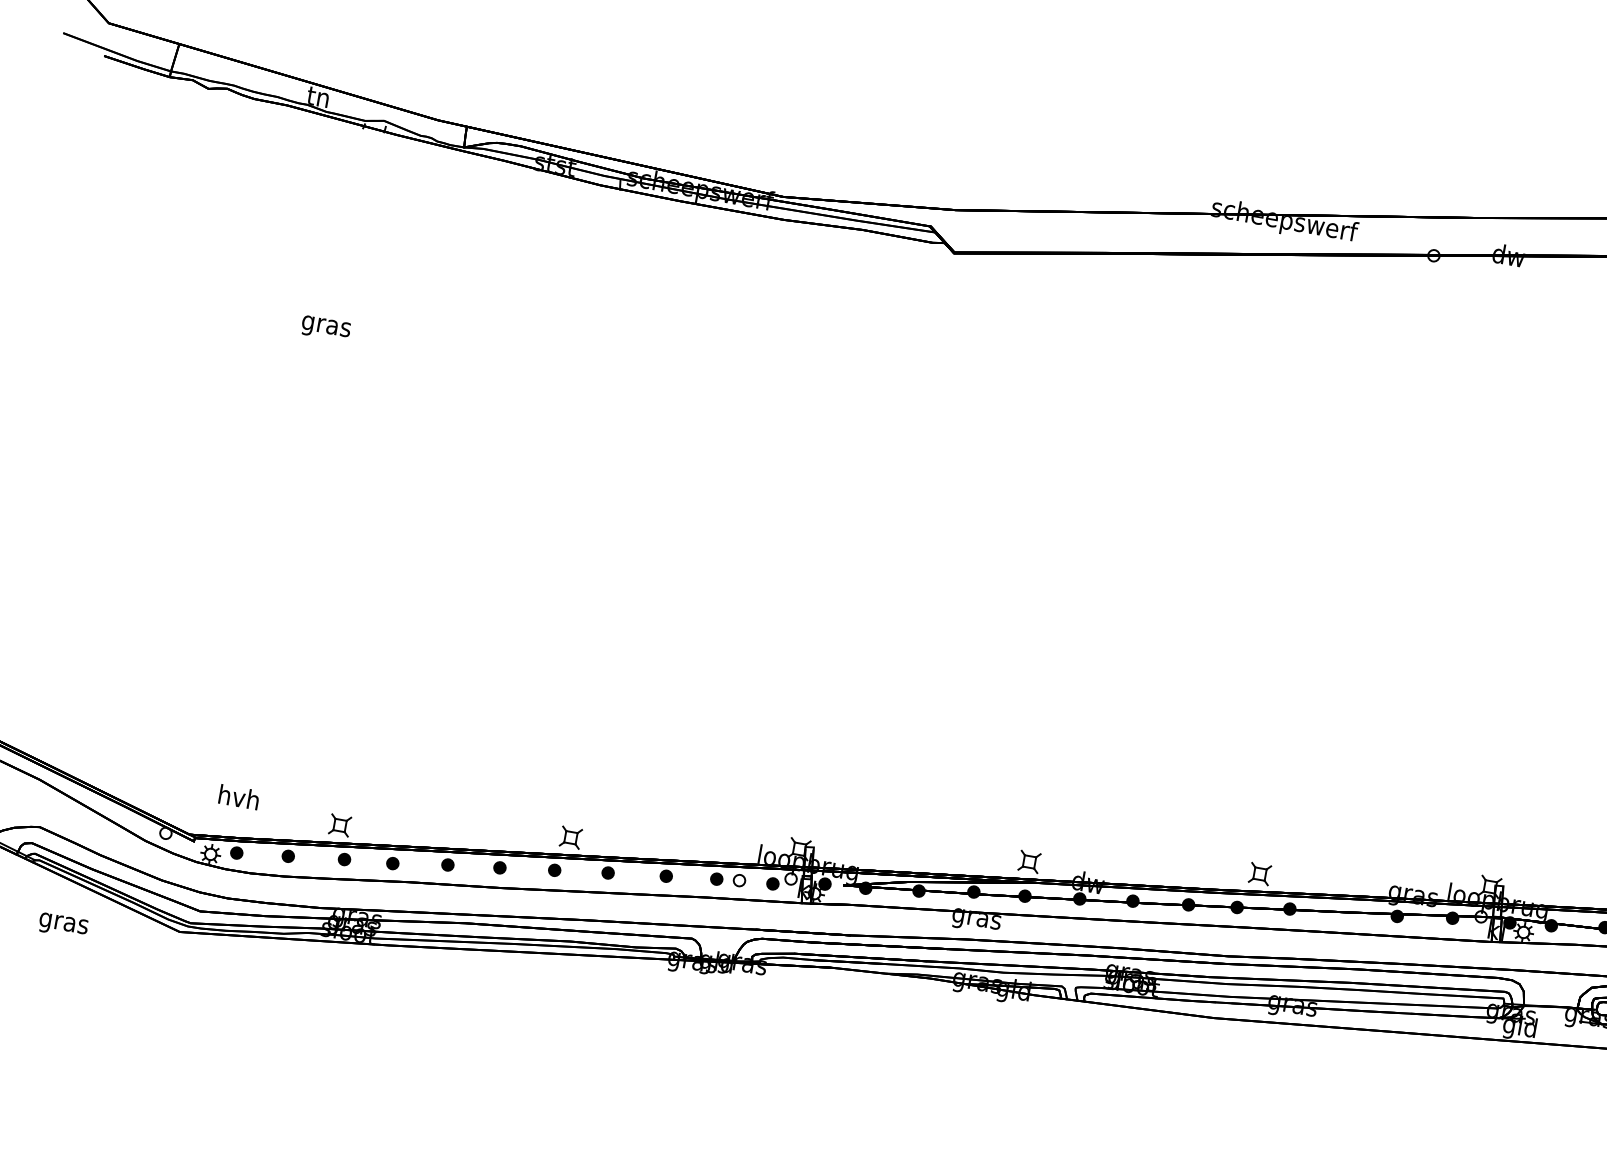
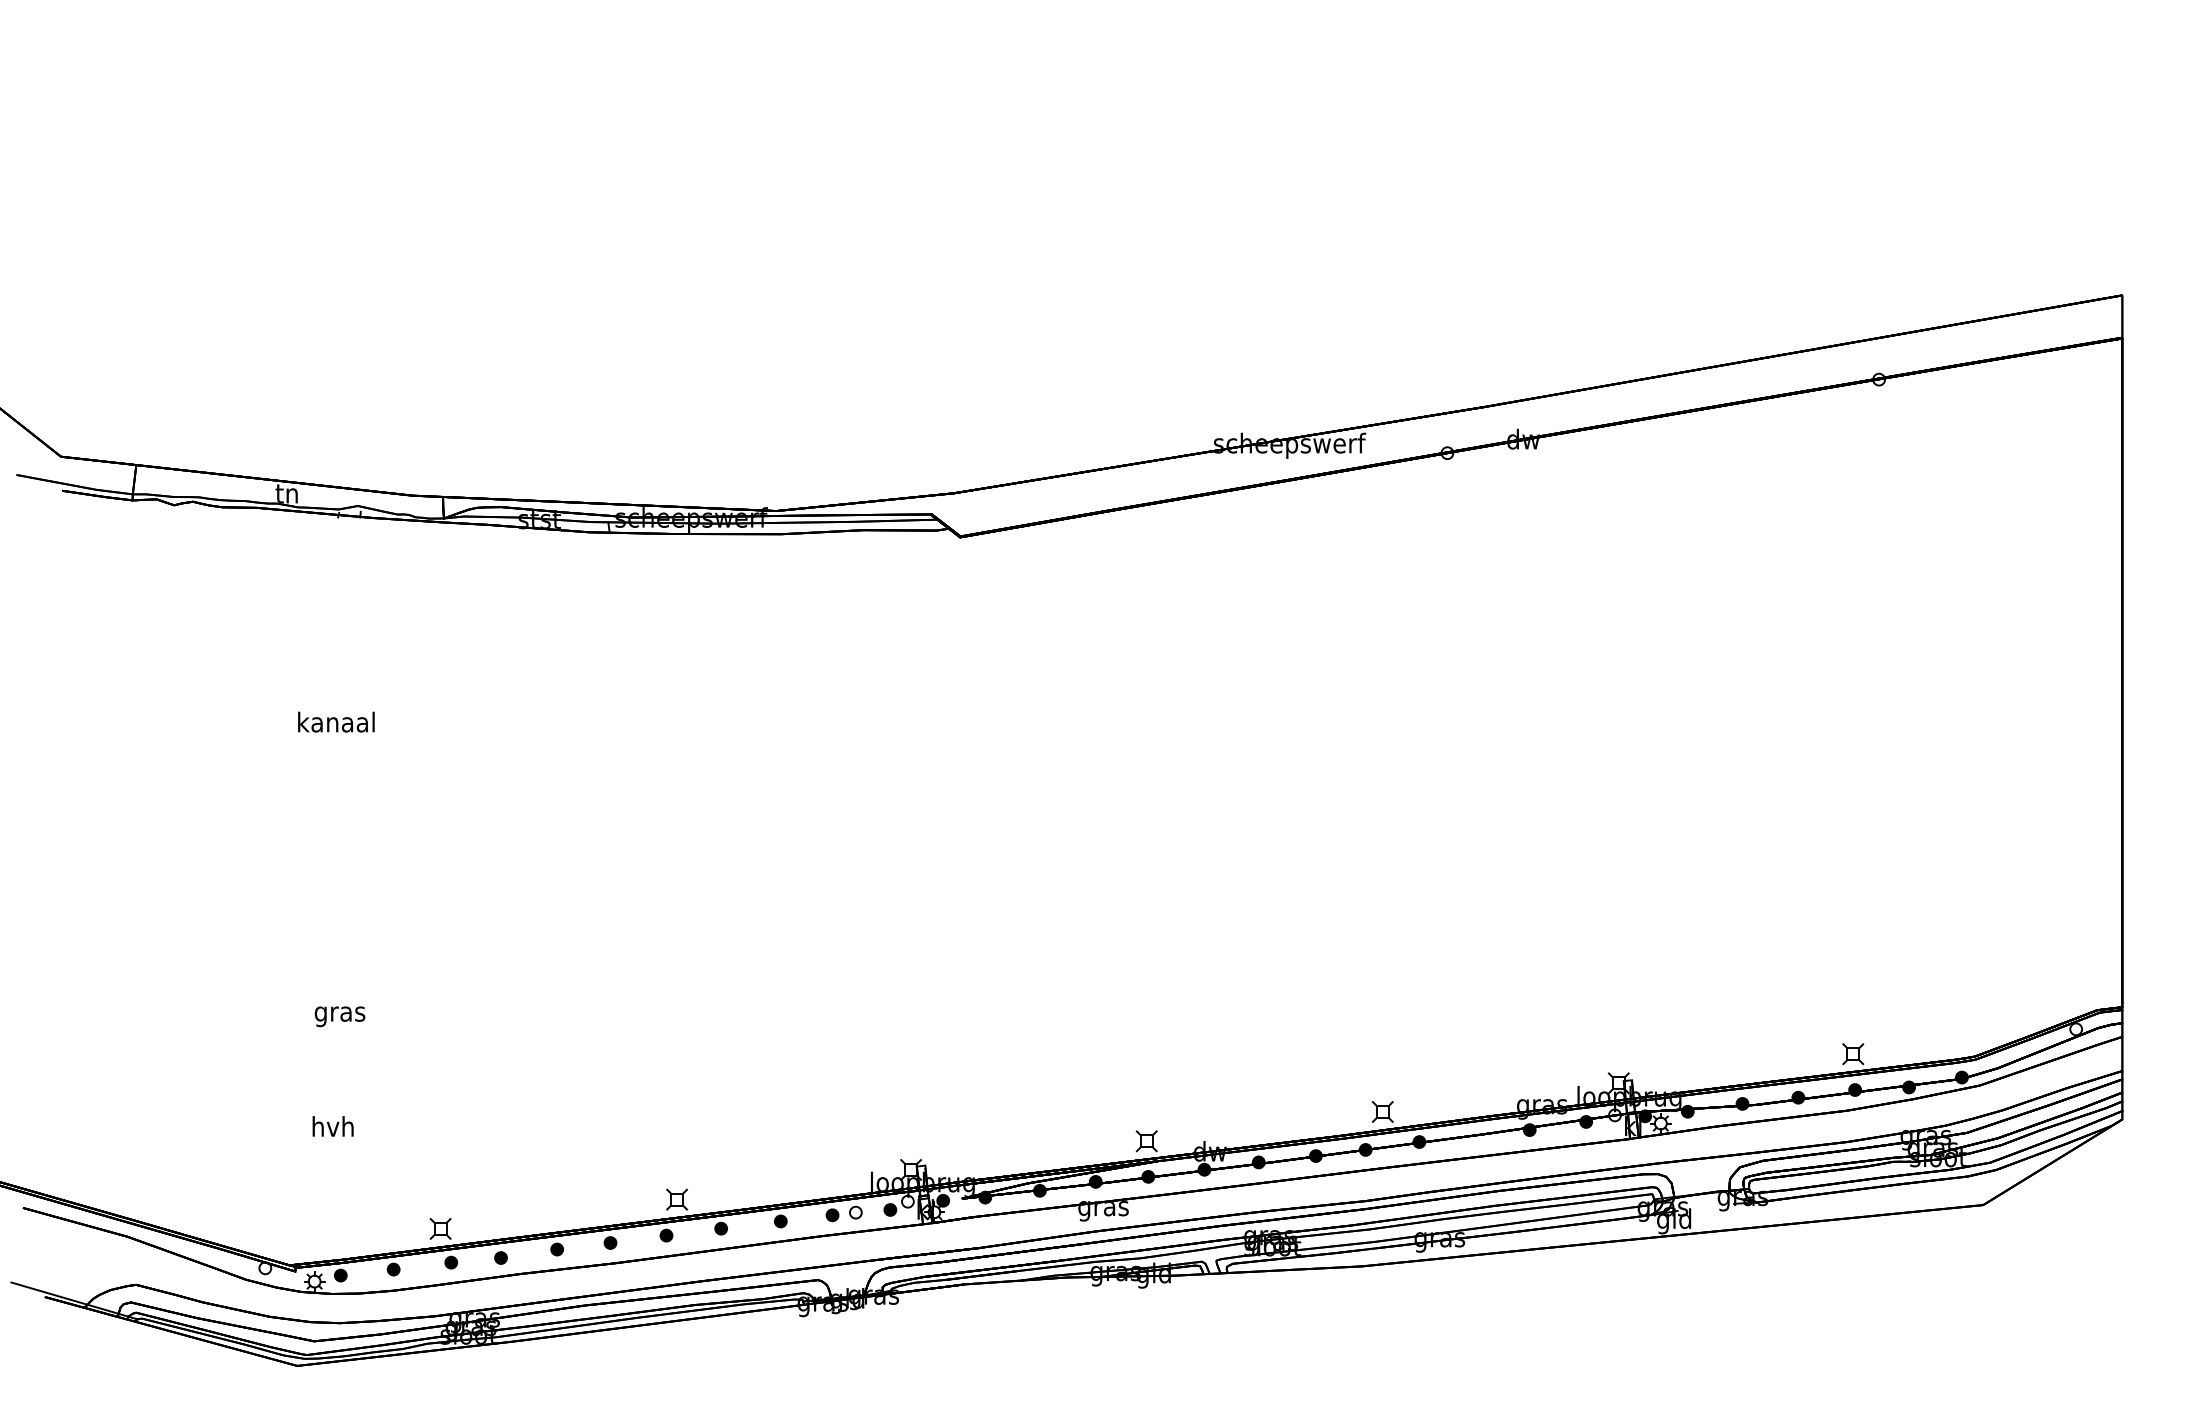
text: (326, 325) -> (336, 724), gras -> kanaal
text: (238, 797) -> (332, 1126), moved
text: (62, 925) -> (339, 1016), moved

